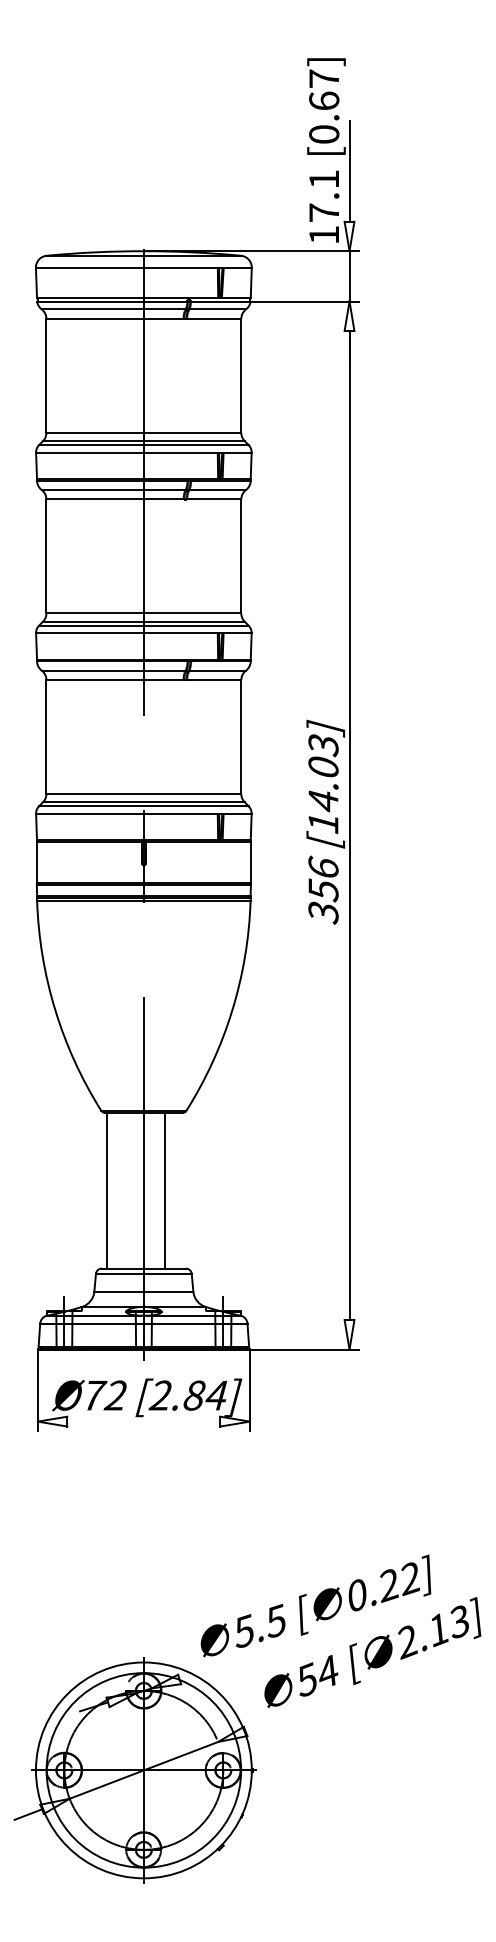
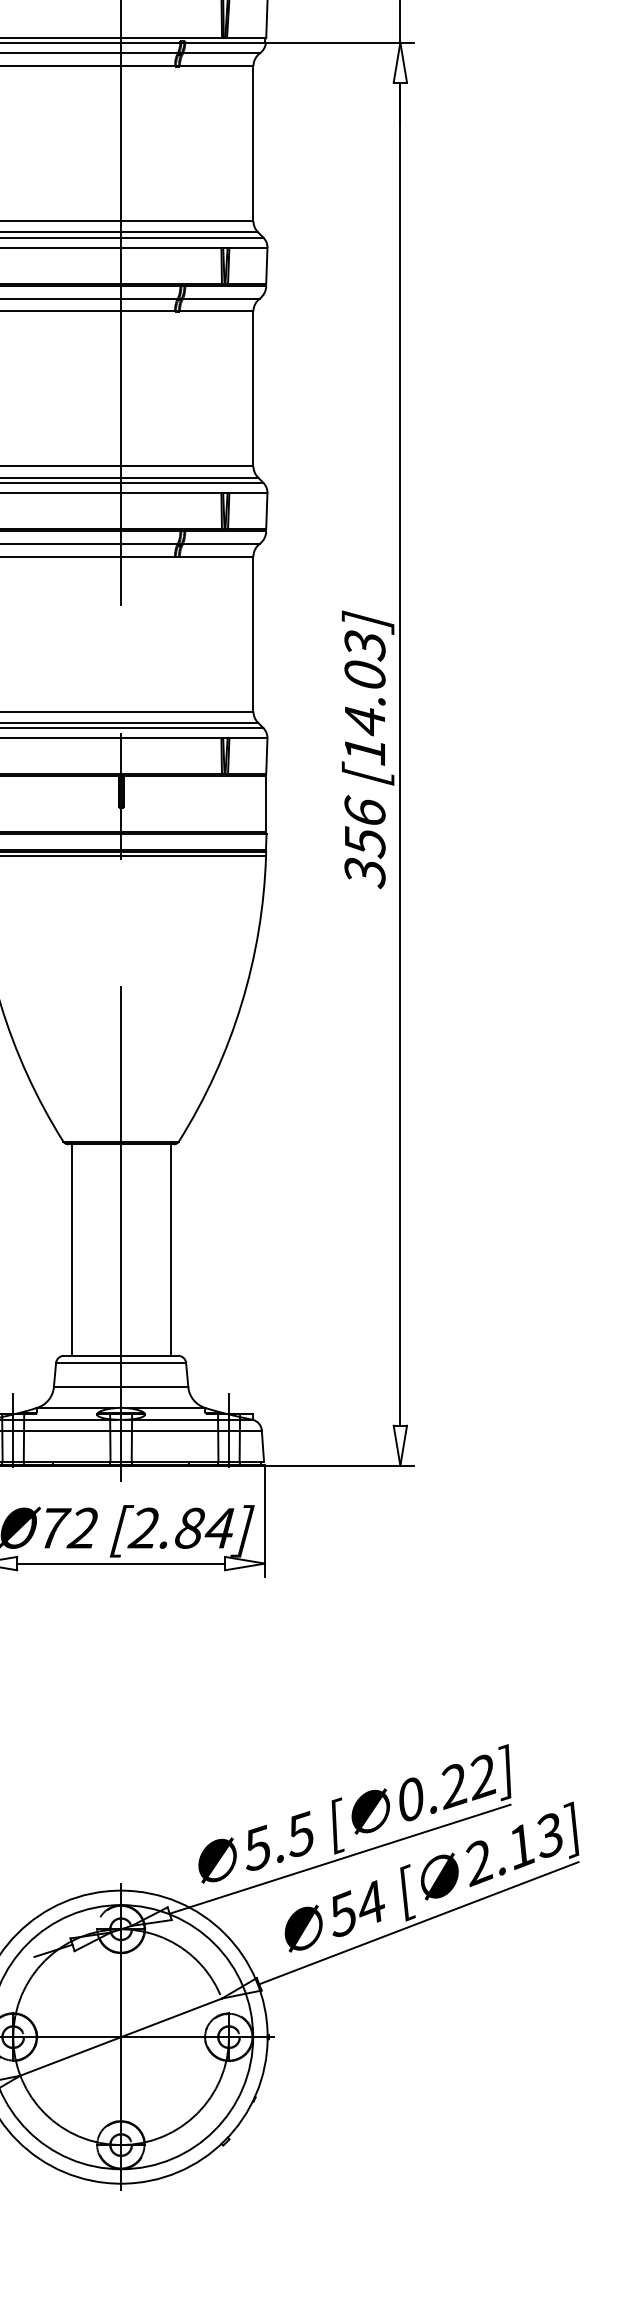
line: (165, 1190) -> (170, 1249), moved
line: (143, 1421) -> (120, 1563), added
line: (304, 1639) -> (339, 1859), added
line: (362, 1686) -> (417, 1923), added

